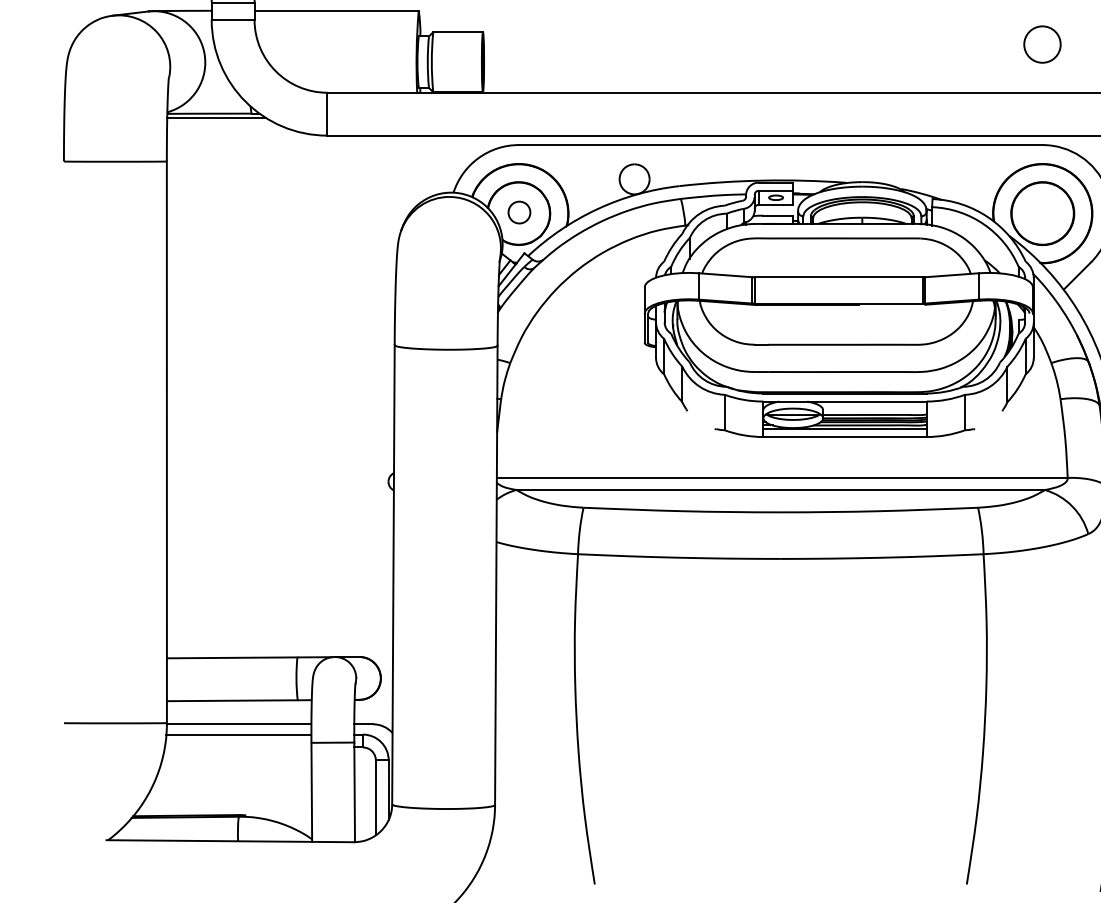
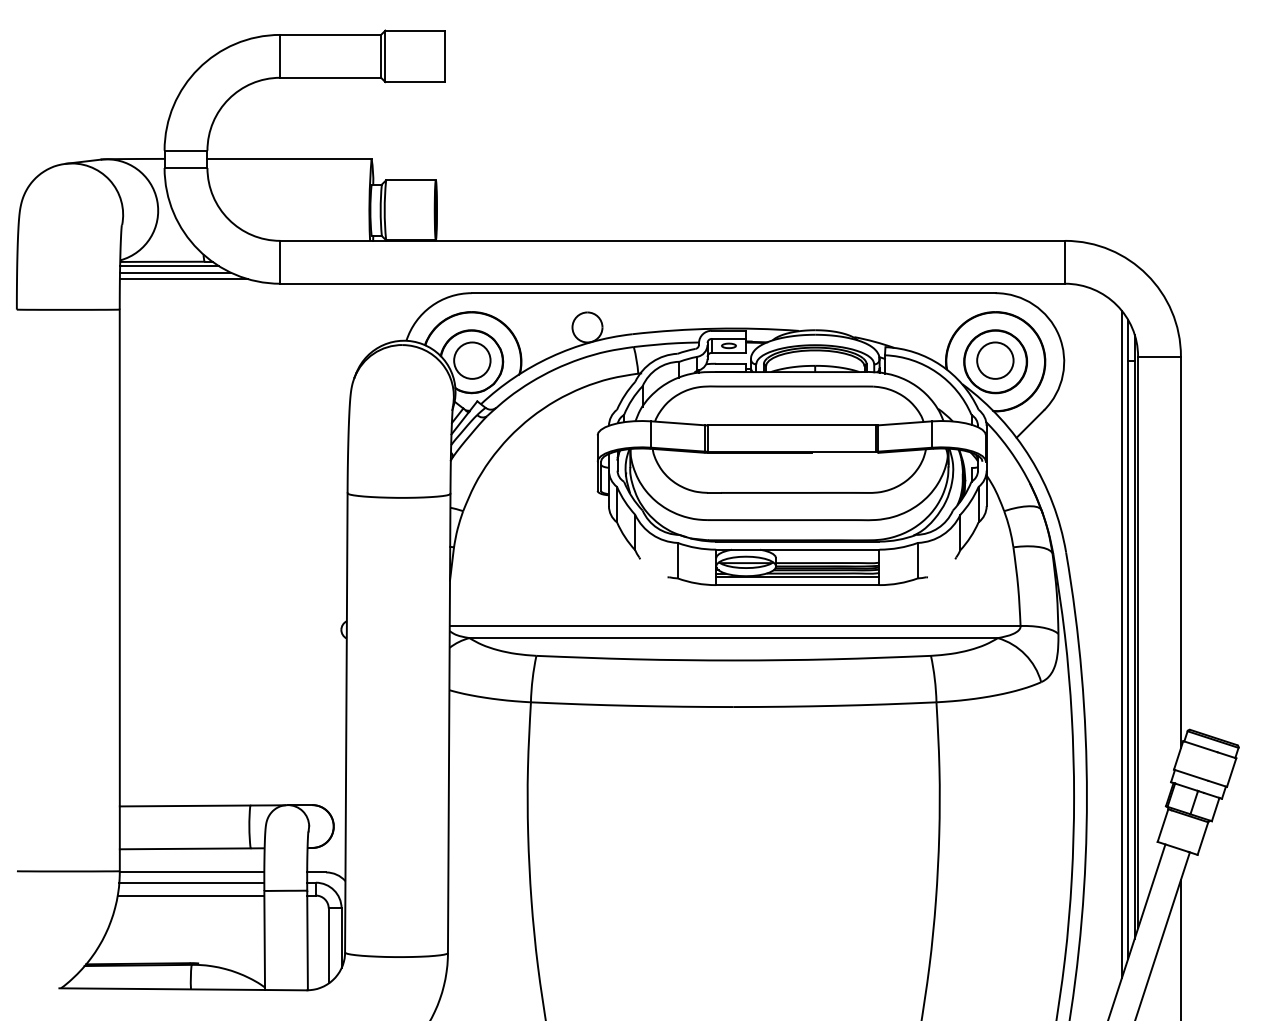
circle: (1042, 44) -> (995, 360), moved
line: (222, 124) -> (175, 272), added
line: (230, 131) -> (183, 279), added
circle: (519, 212) -> (472, 360), size x1.67
line: (237, 747) -> (190, 895), added

